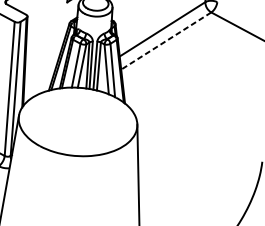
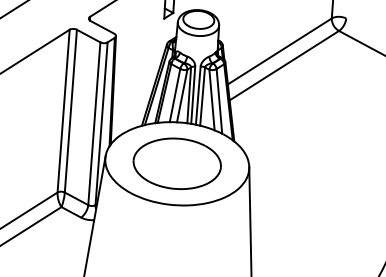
line: (166, 40) -> (284, 65), dashed -> solid
part: (77, 121) -> (176, 163), added

